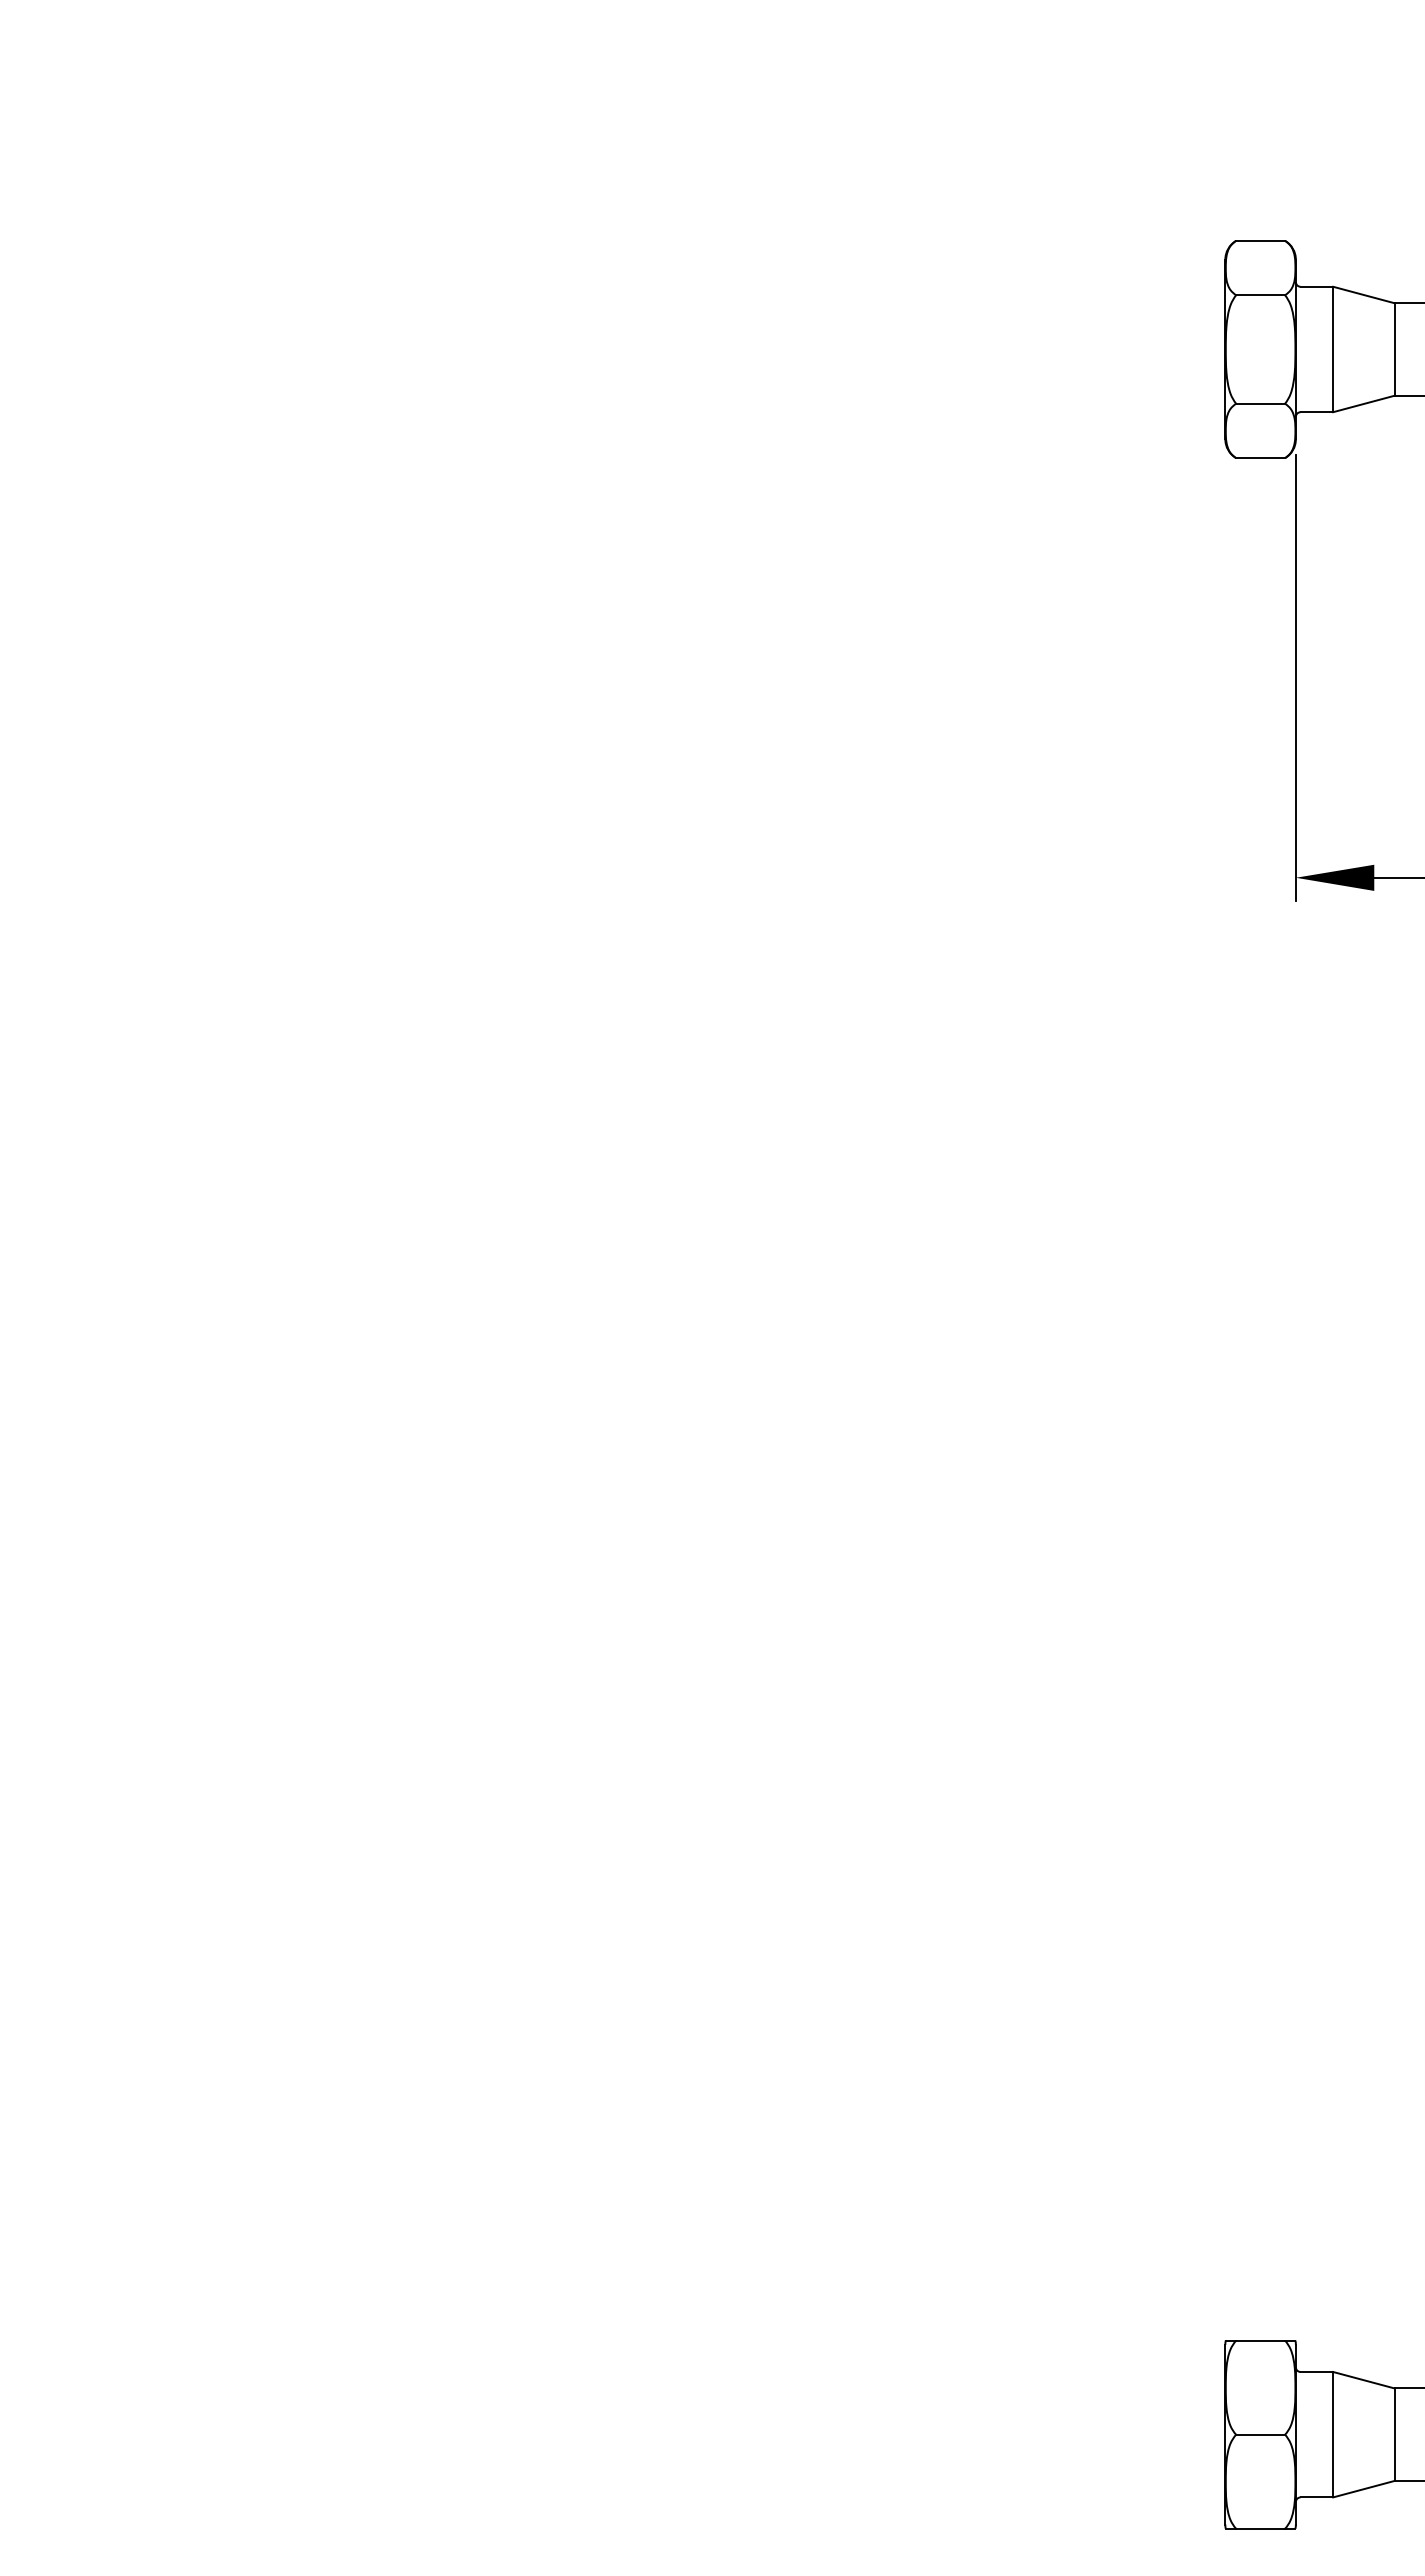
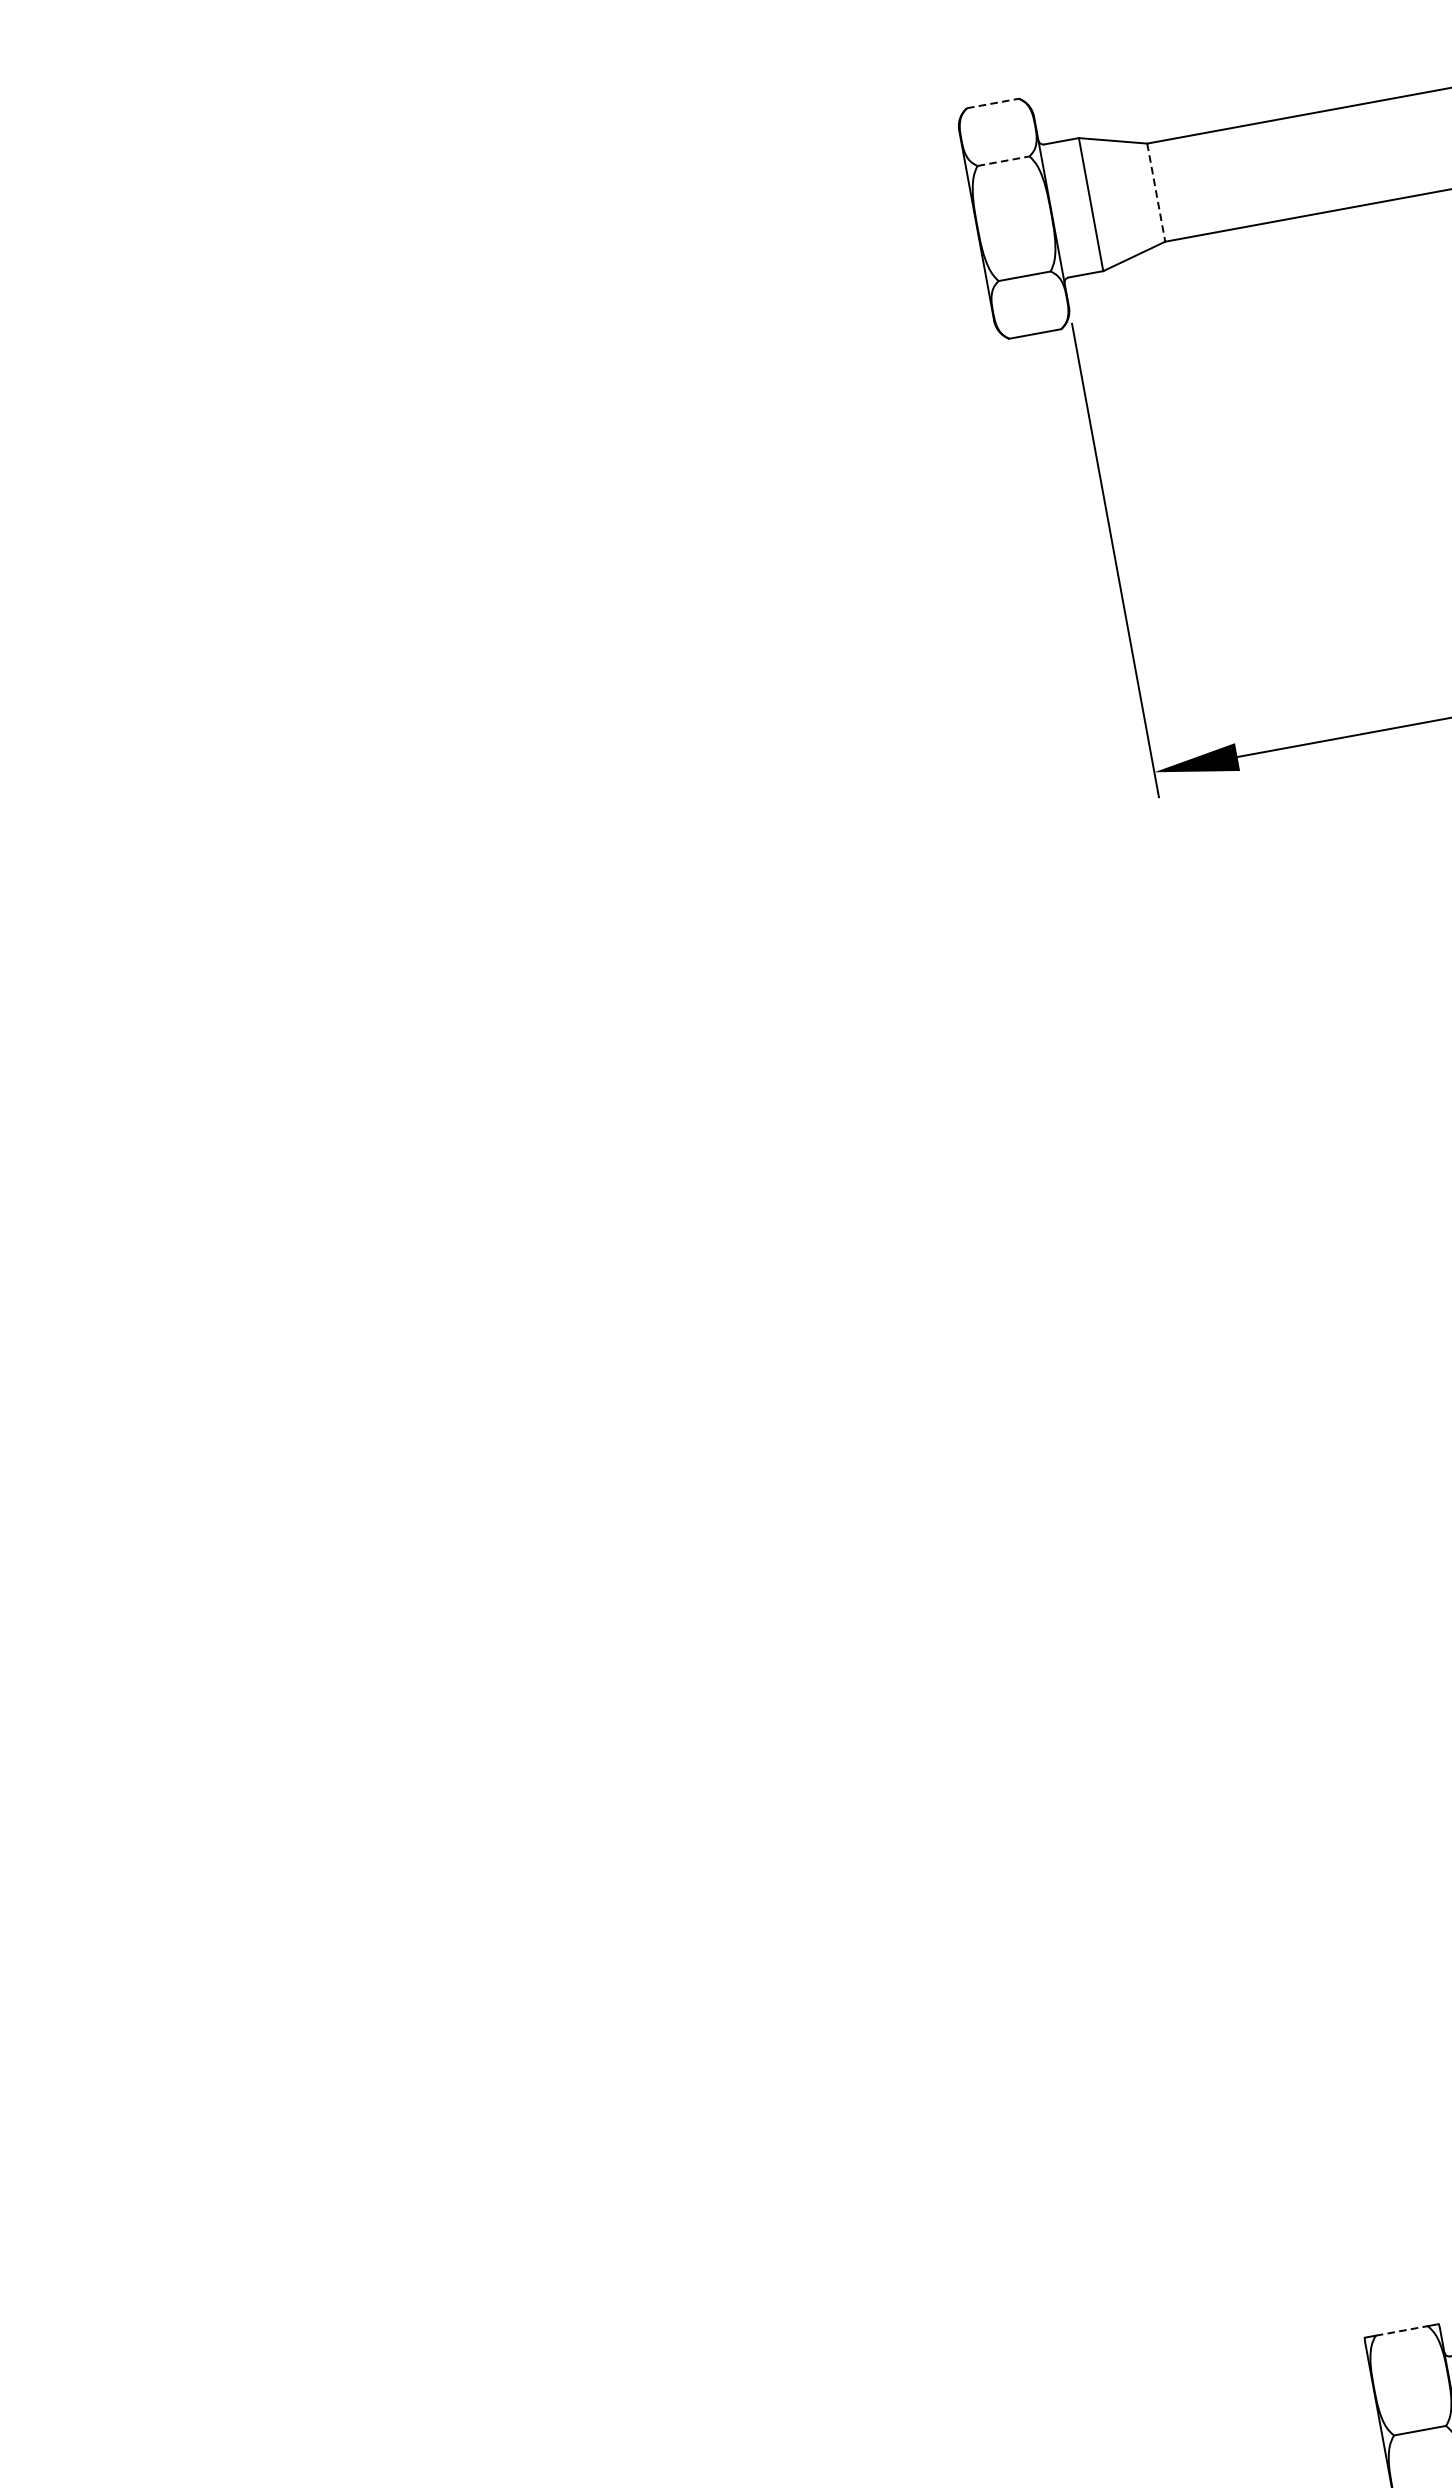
line: (1261, 240) -> (993, 102), solid -> dashed
line: (1261, 295) -> (1004, 161), solid -> dashed
line: (1394, 349) -> (1156, 192), solid -> dashed
line: (1261, 2340) -> (1402, 2330), solid -> dashed

